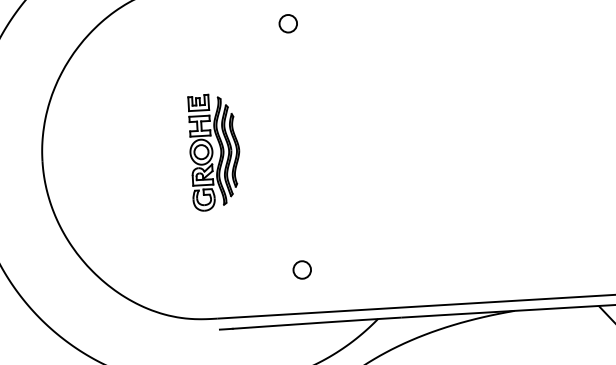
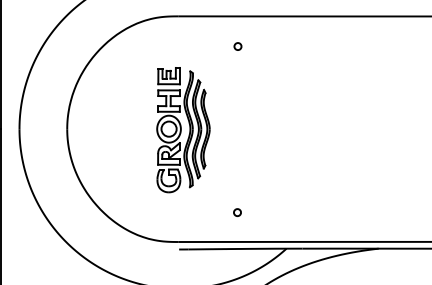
circle: (287, 23) -> (237, 46), size x0.6
part: (214, 151) -> (183, 129), size x1.6
circle: (302, 269) -> (237, 212), size x0.6

